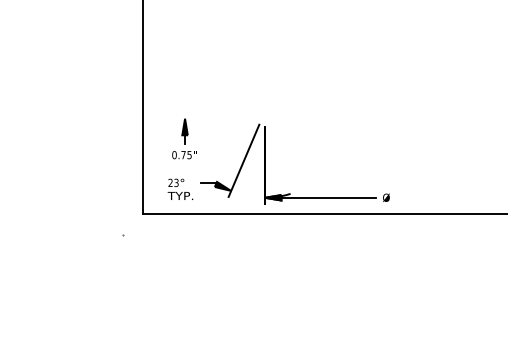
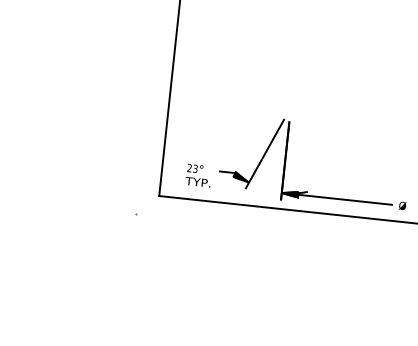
part: (184, 138) -> (208, 125), removed

